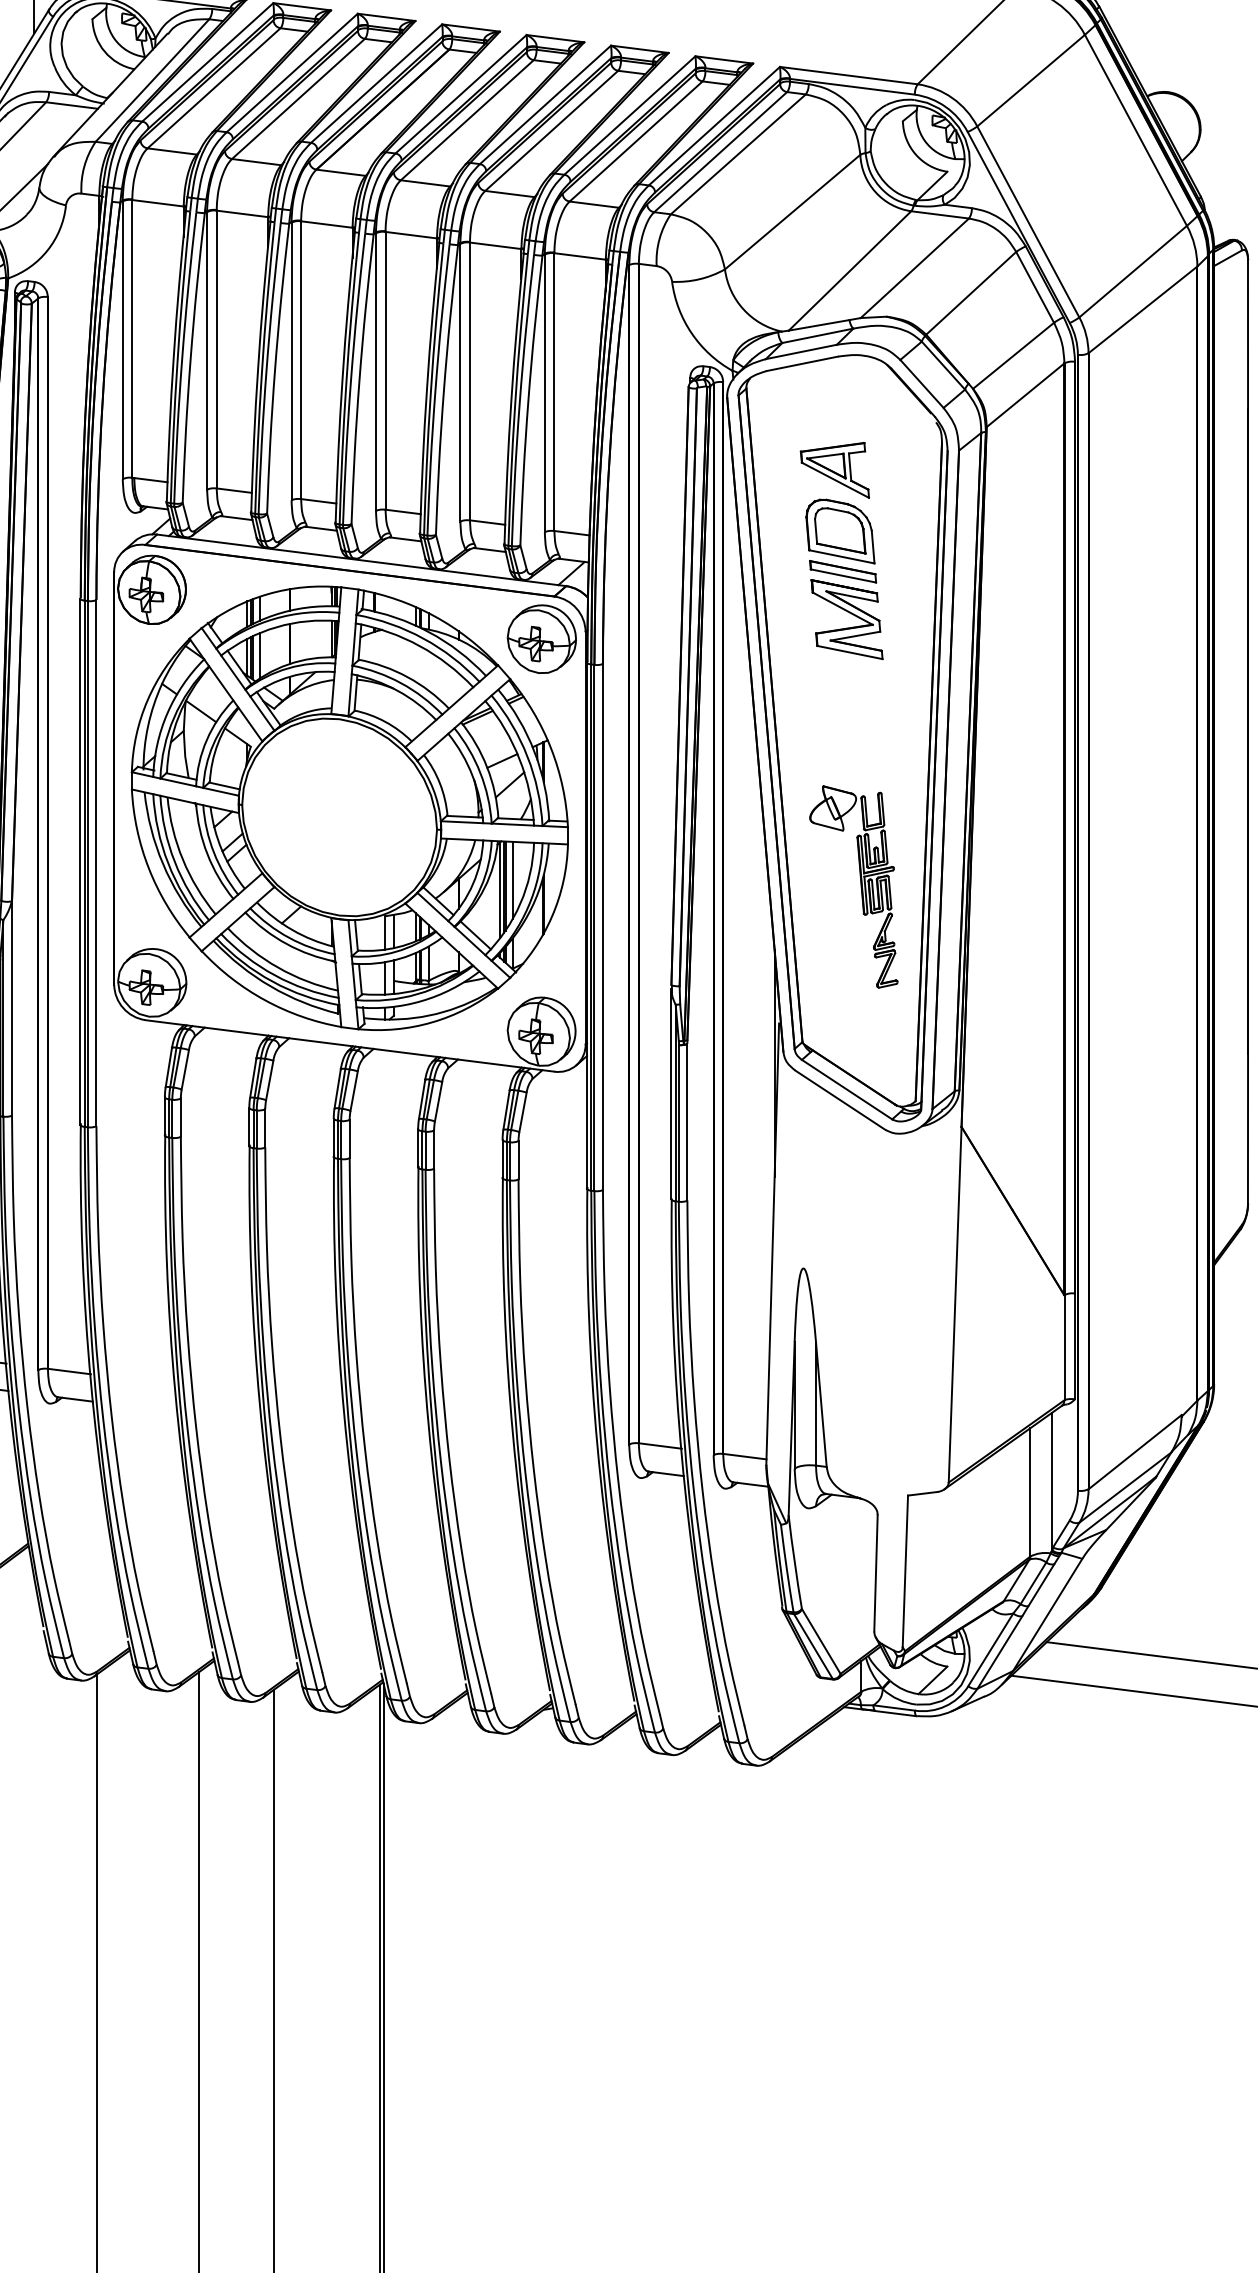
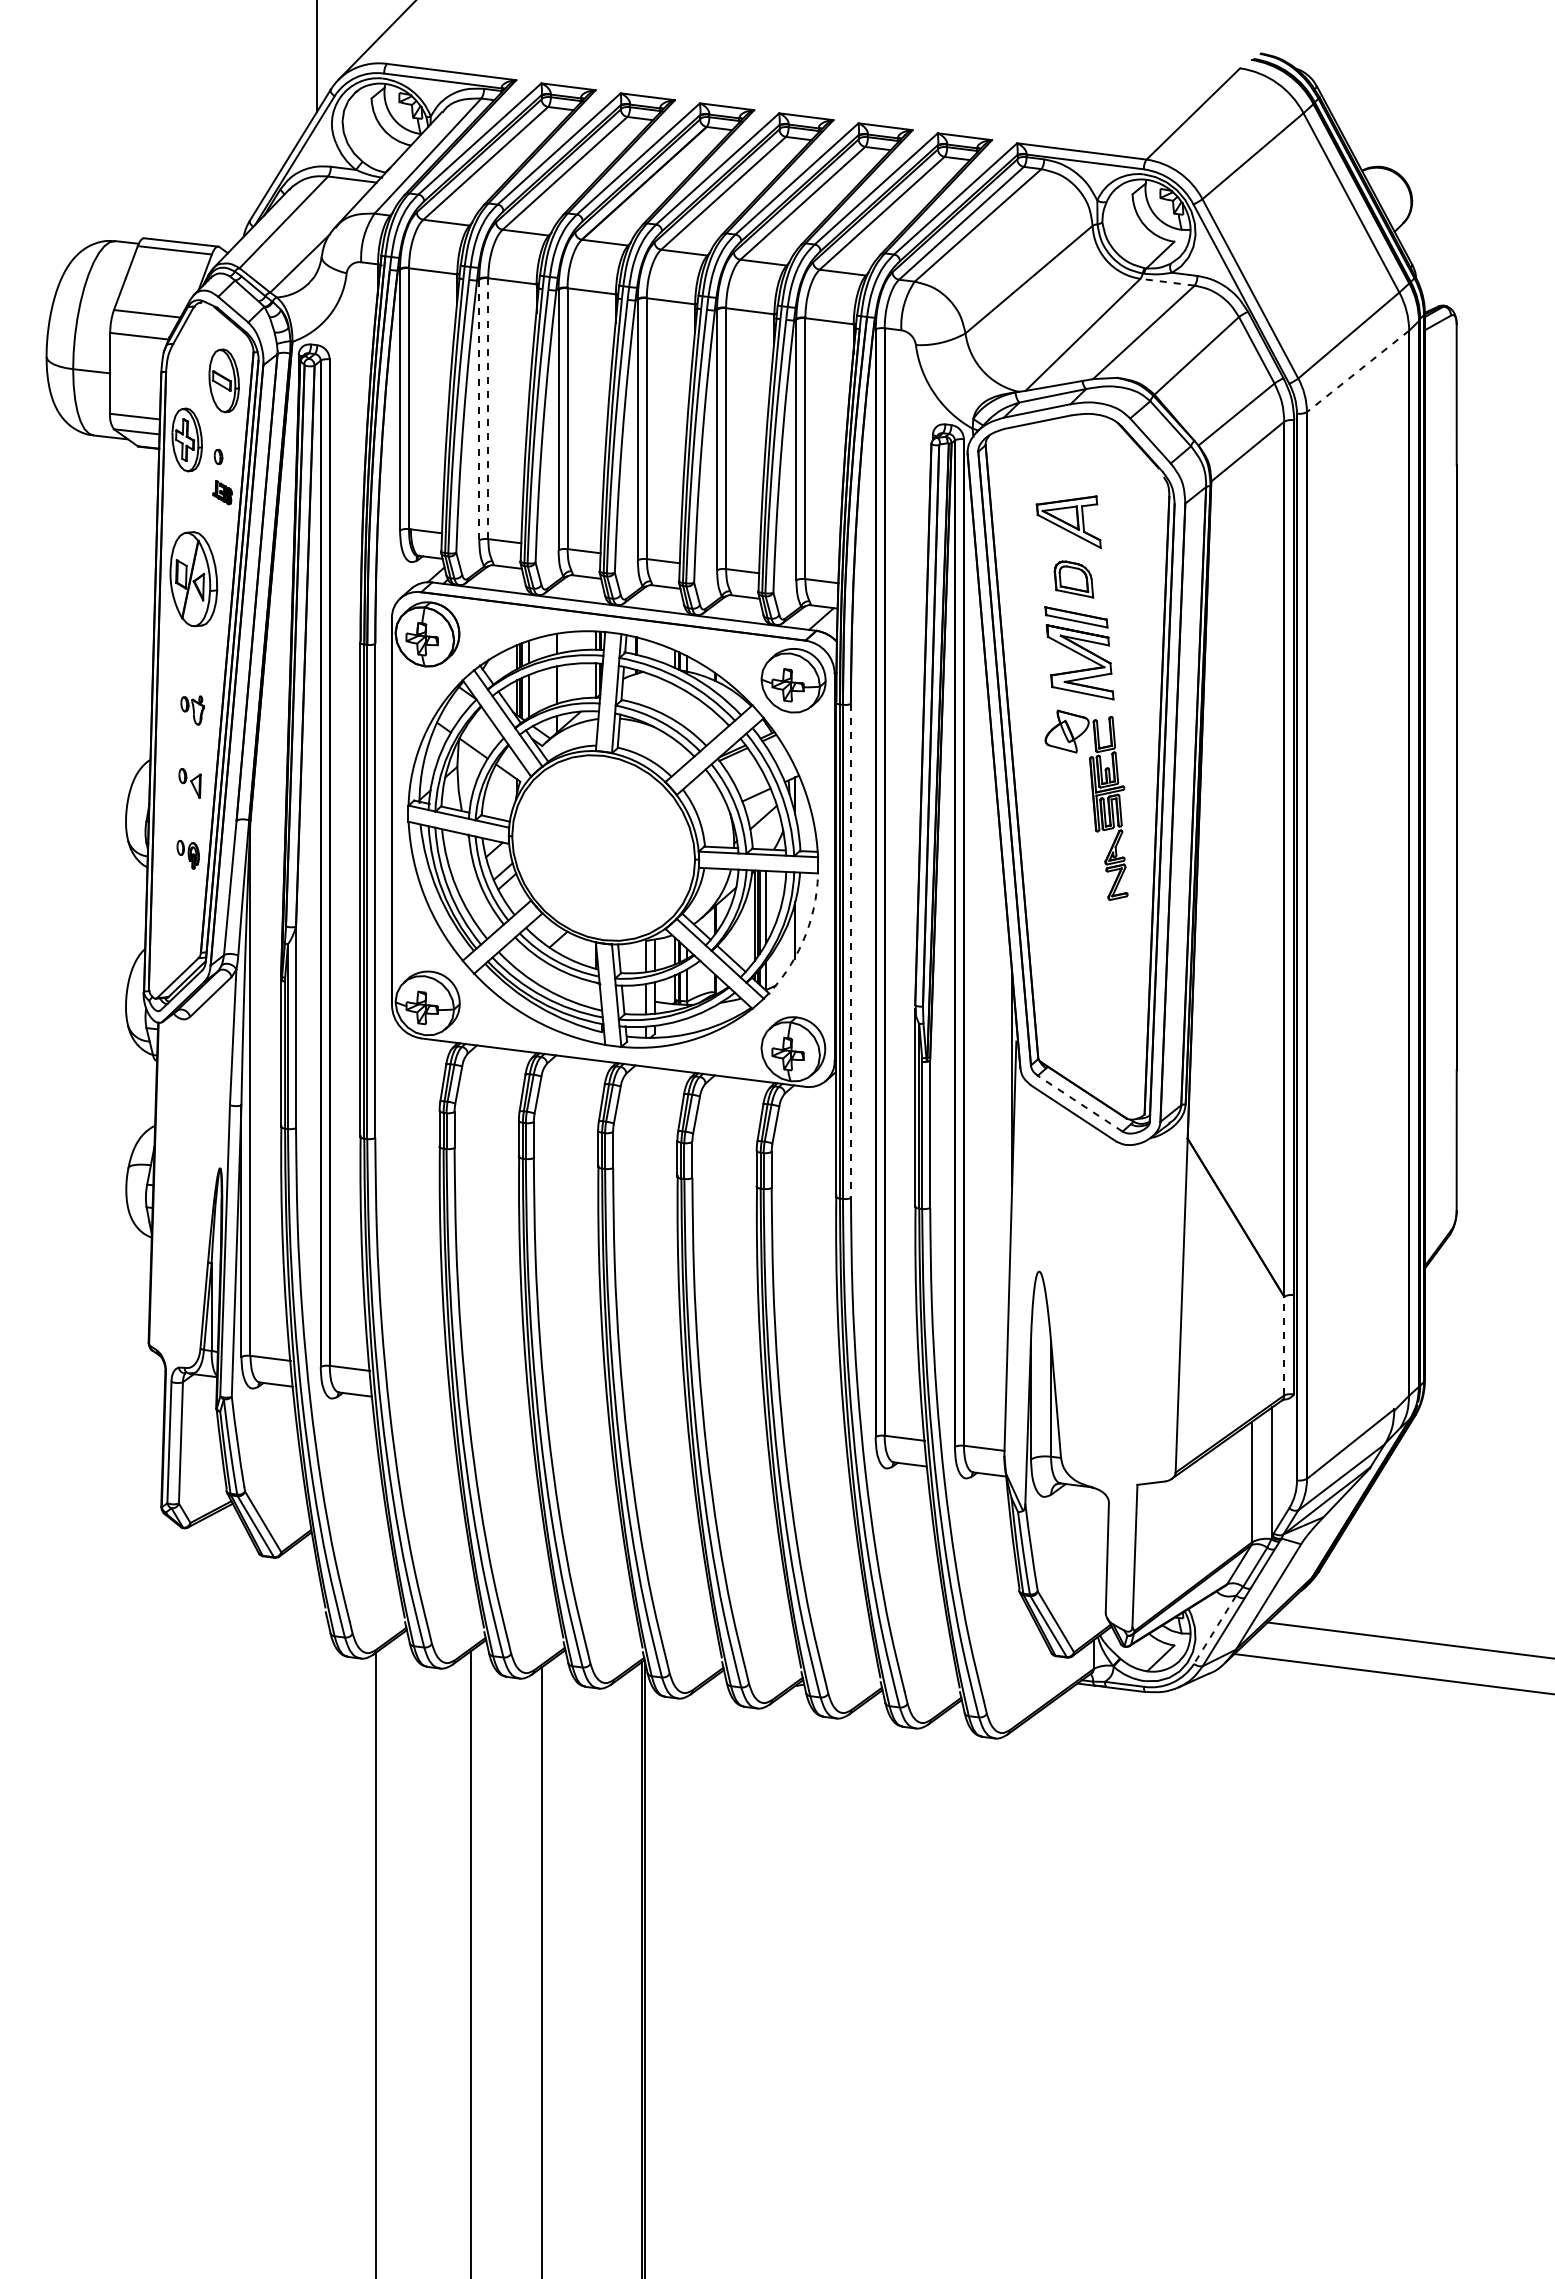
line: (940, 215) -> (1167, 282), solid -> dashed
line: (1142, 309) -> (1357, 371), solid -> dashed
line: (207, 350) -> (479, 409), solid -> dashed
line: (216, 350) -> (488, 409), solid -> dashed
part: (839, 531) -> (1073, 579), size x0.6
part: (860, 884) -> (1092, 803), moved
arc: (552, 916) -> (803, 941), solid -> dashed
line: (602, 927) -> (850, 951), solid -> dashed
line: (847, 1089) -> (1080, 1103), solid -> dashed
line: (1064, 1347) -> (1284, 1345), solid -> dashed
line: (990, 1650) -> (1214, 1630), solid -> dashed

